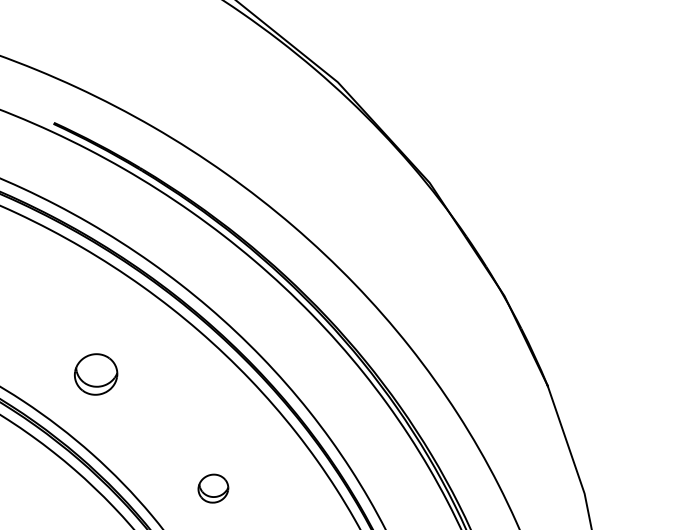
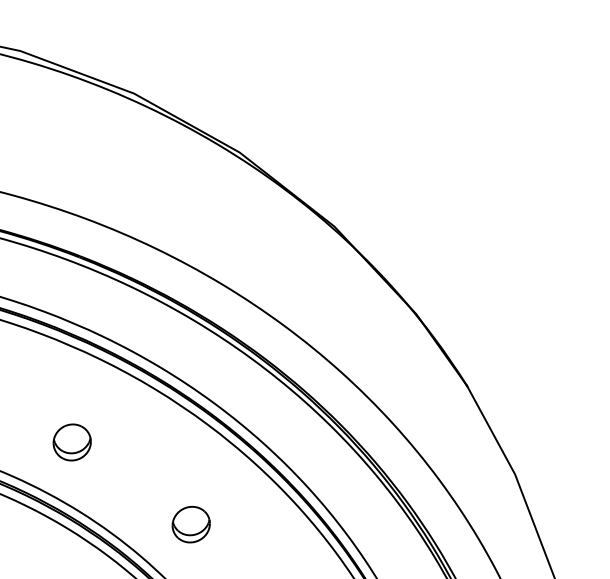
part: (212, 488) -> (190, 524), size x1.43

